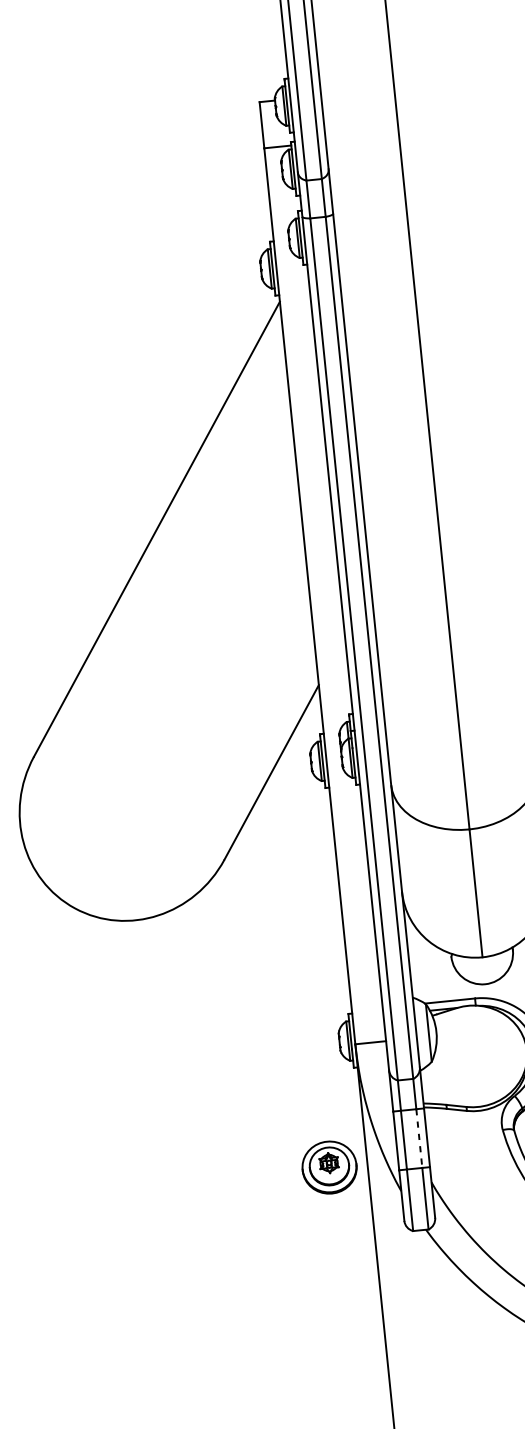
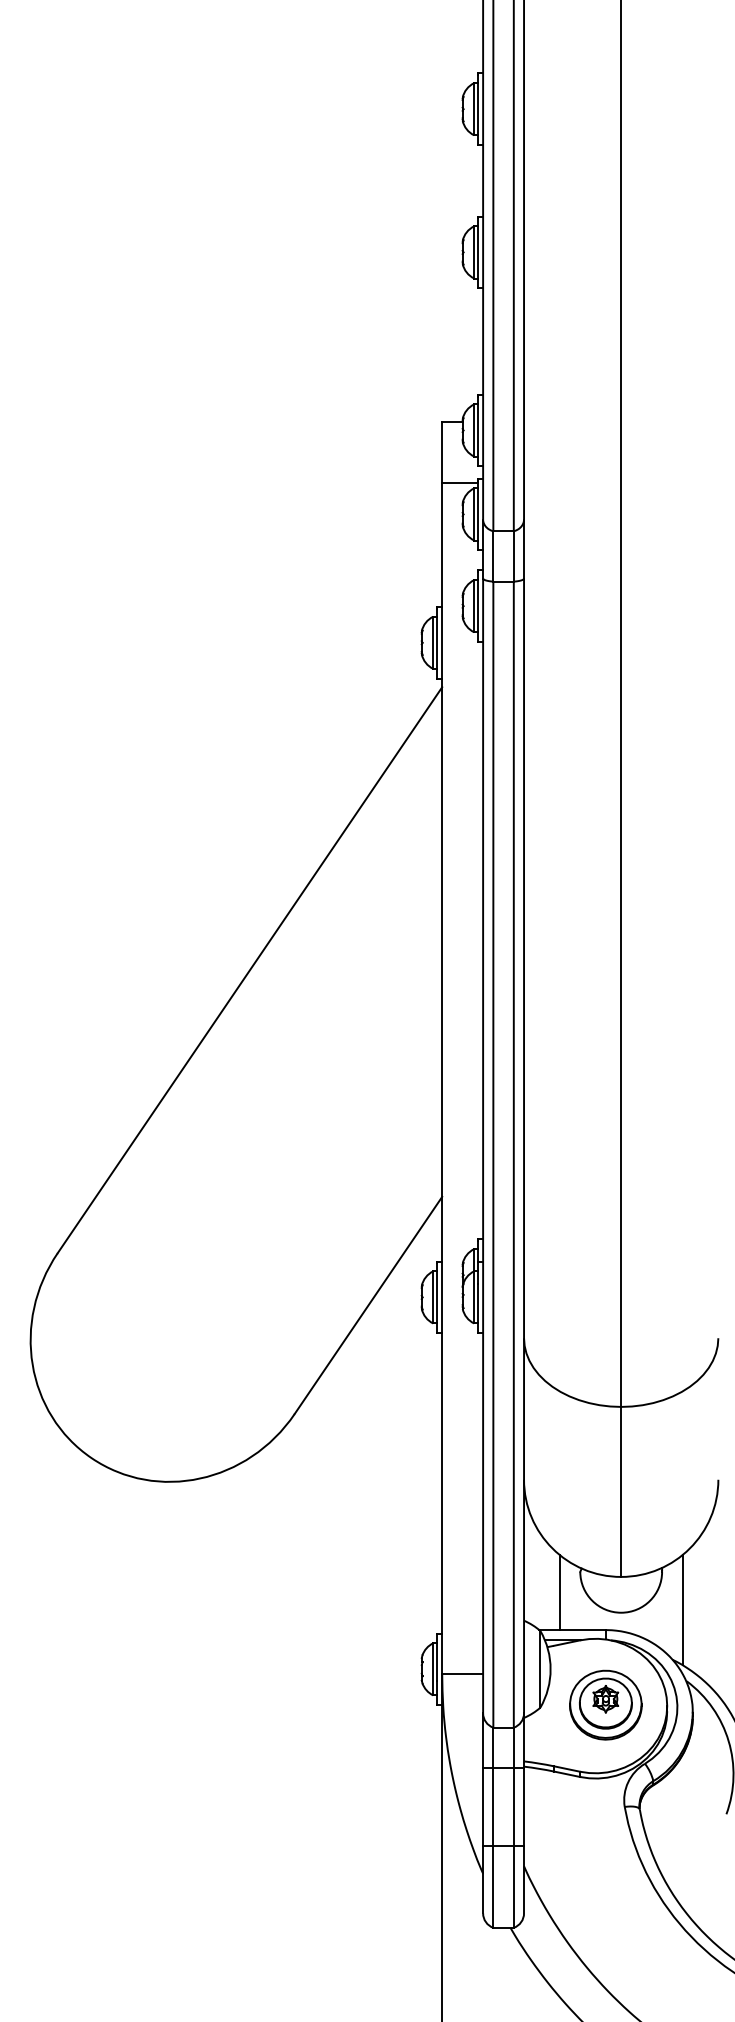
line: (437, 973) -> (559, 1592), added
line: (419, 1138) -> (513, 1807), dashed -> solid
part: (329, 1167) -> (605, 1704), moved

